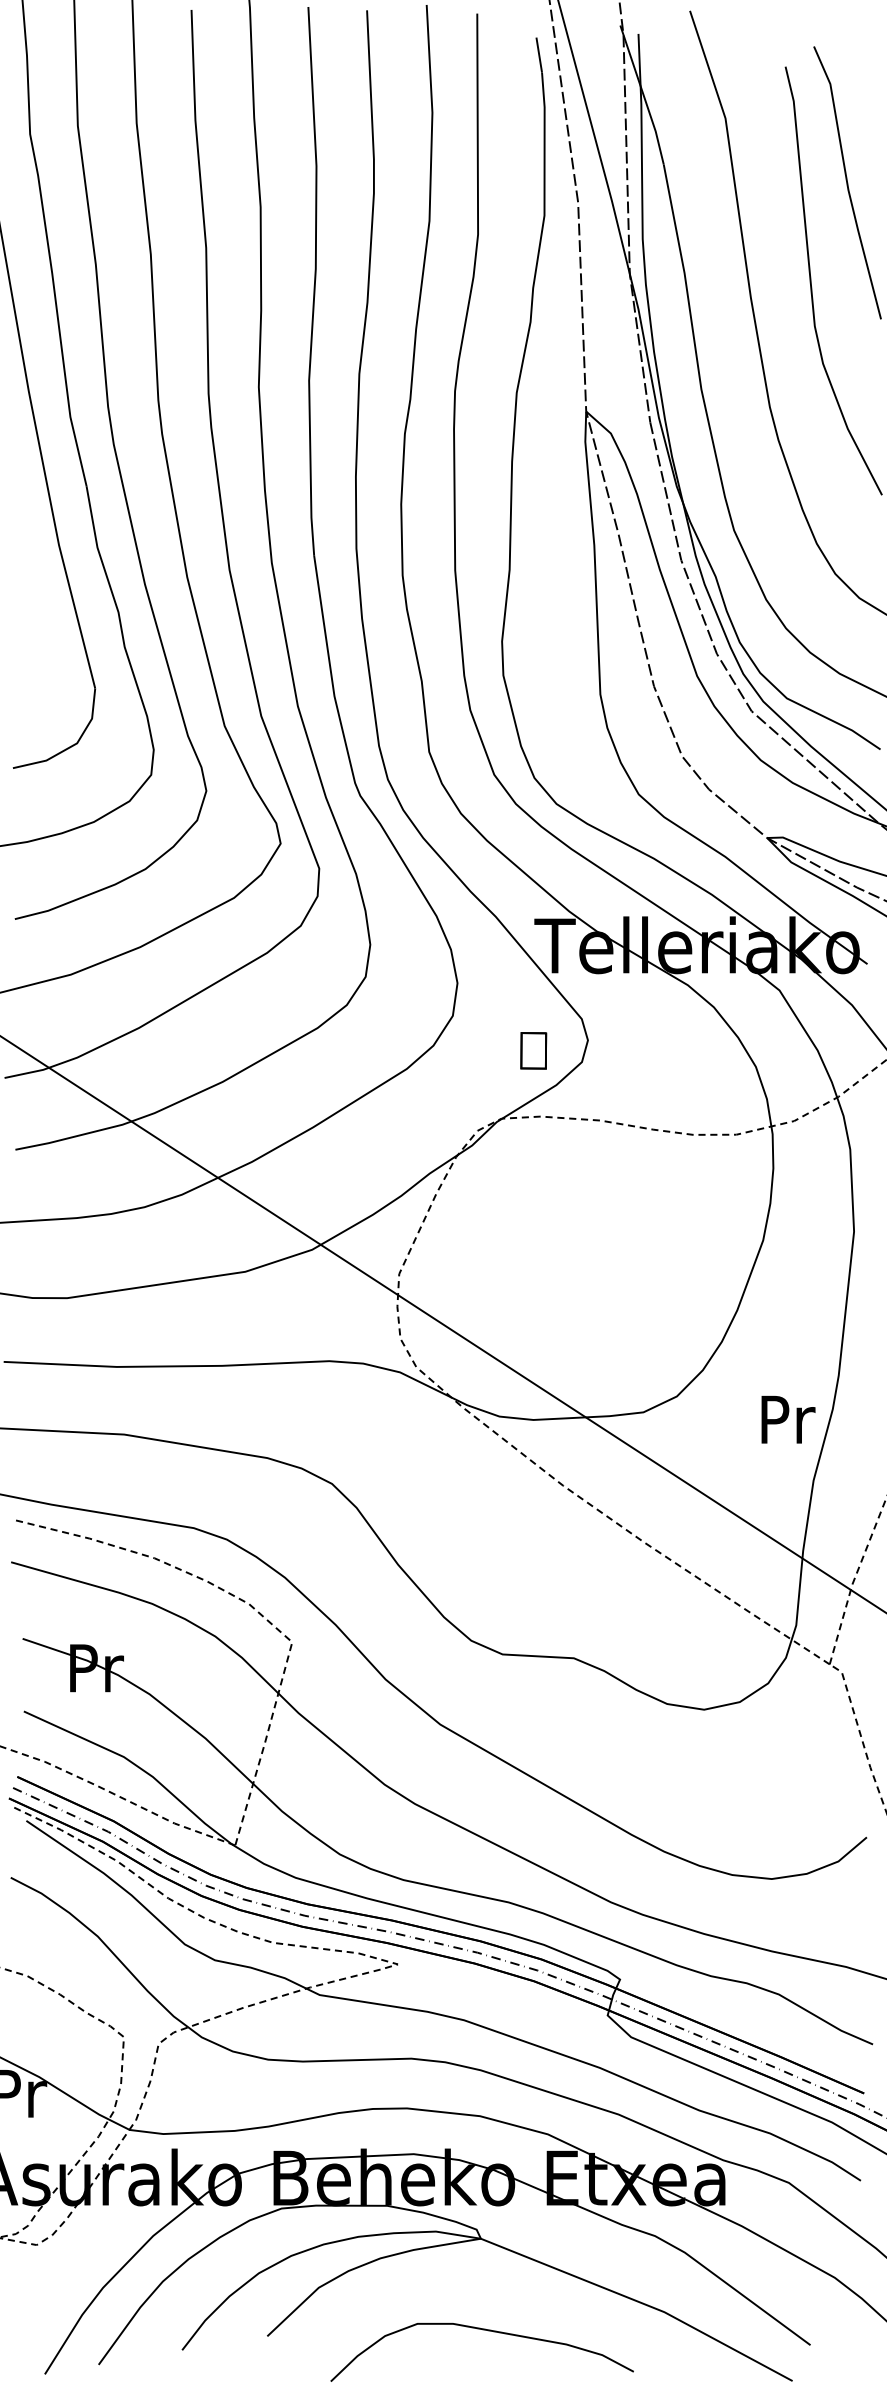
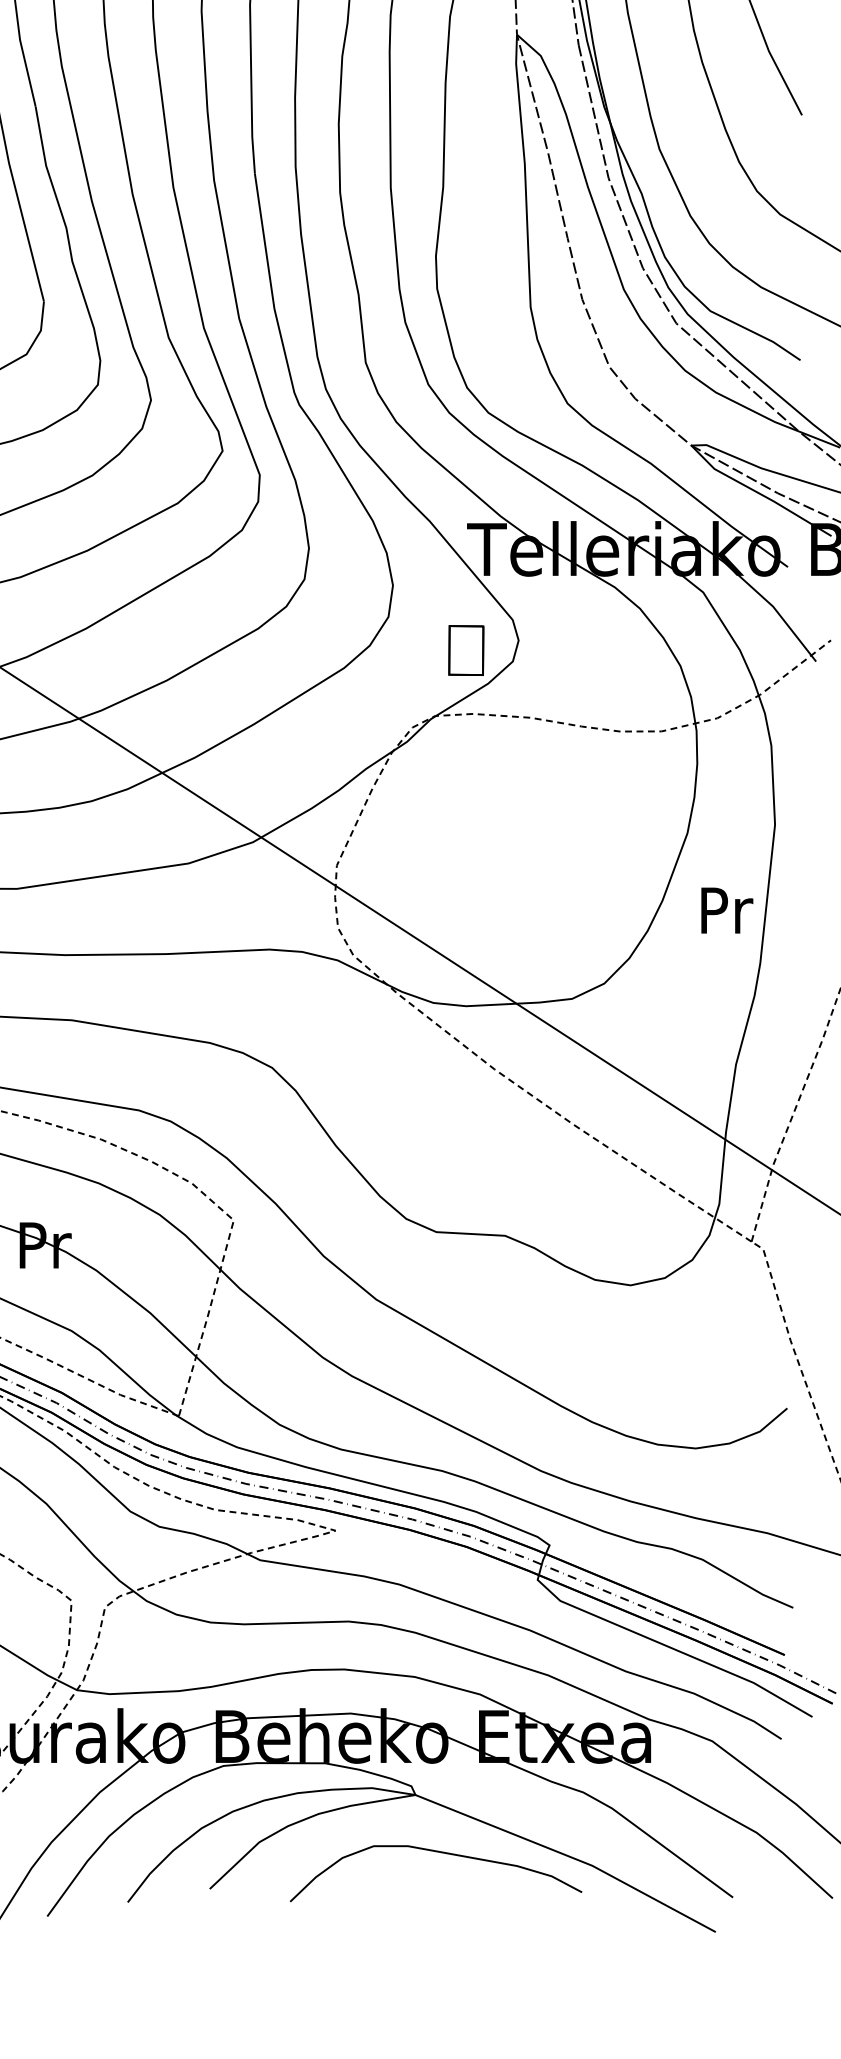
part: (533, 1050) -> (466, 650), size x1.43
text: (788, 1419) -> (727, 910), moved
curve: (482, 2330) -> (436, 1852), moved

